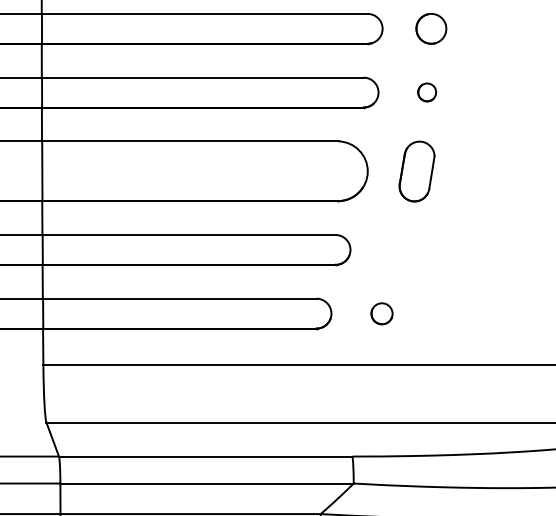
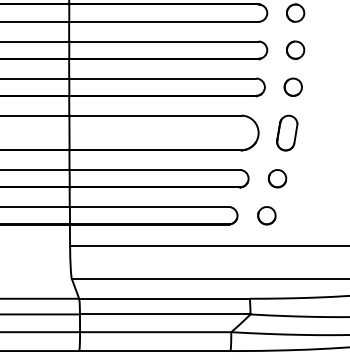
part: (426, 91) -> (292, 86), size x1.67
part: (400, 249) -> (277, 178), added
part: (381, 313) -> (266, 215), size x1.43

